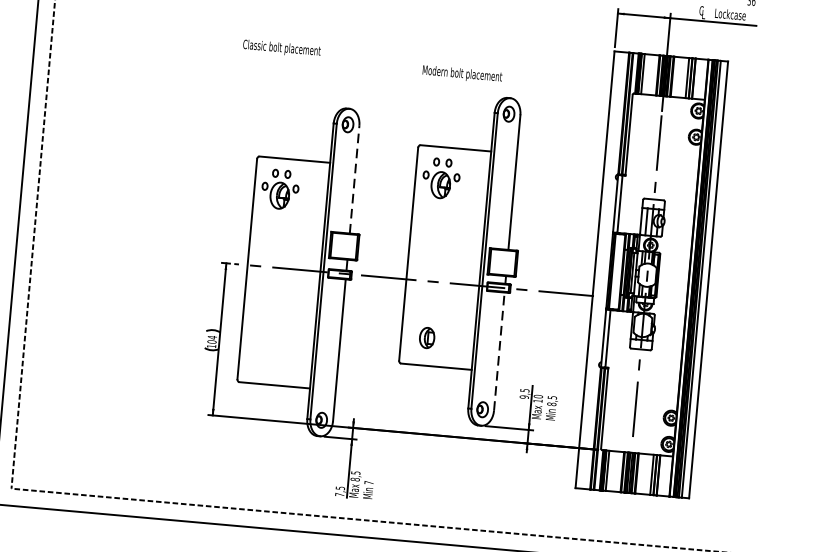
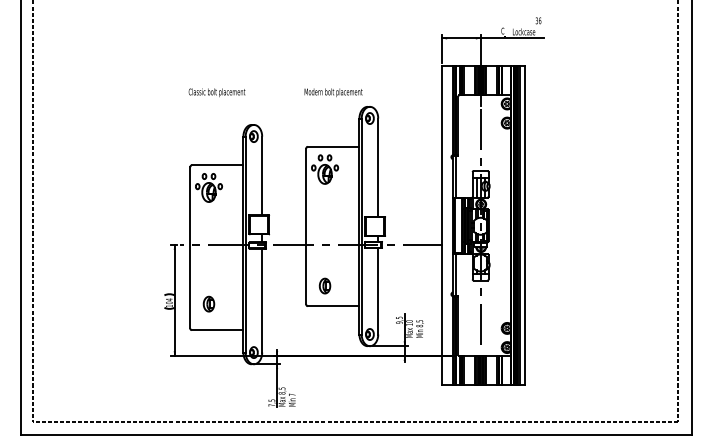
text: (281, 48) -> (216, 92), moved
line: (355, 179) -> (262, 175), dashed -> solid
part: (265, 347) -> (208, 303), added
line: (499, 350) -> (378, 290), dashed -> solid

